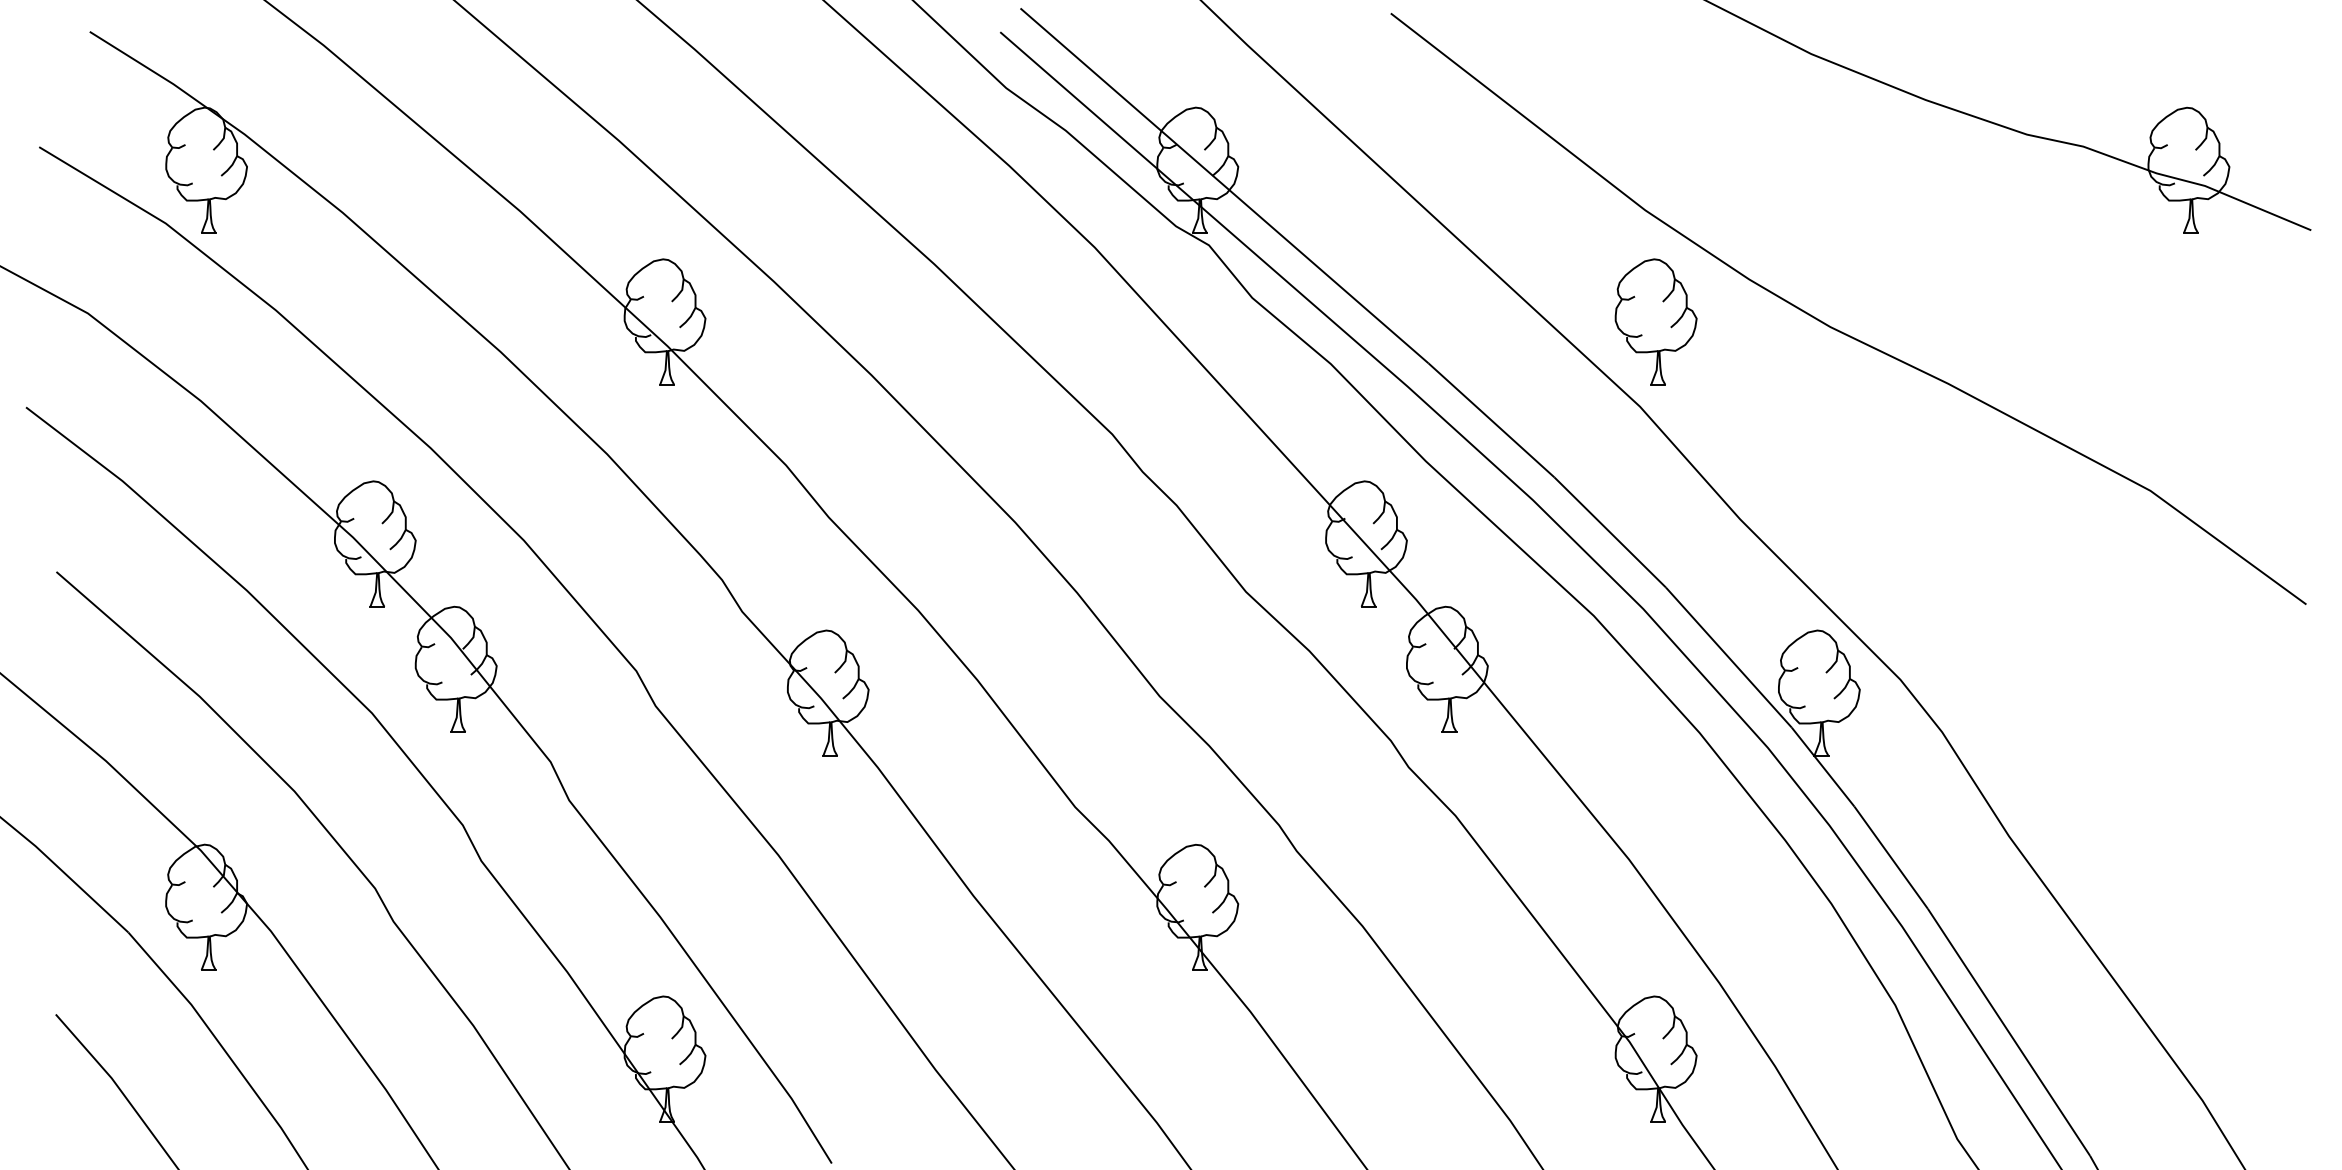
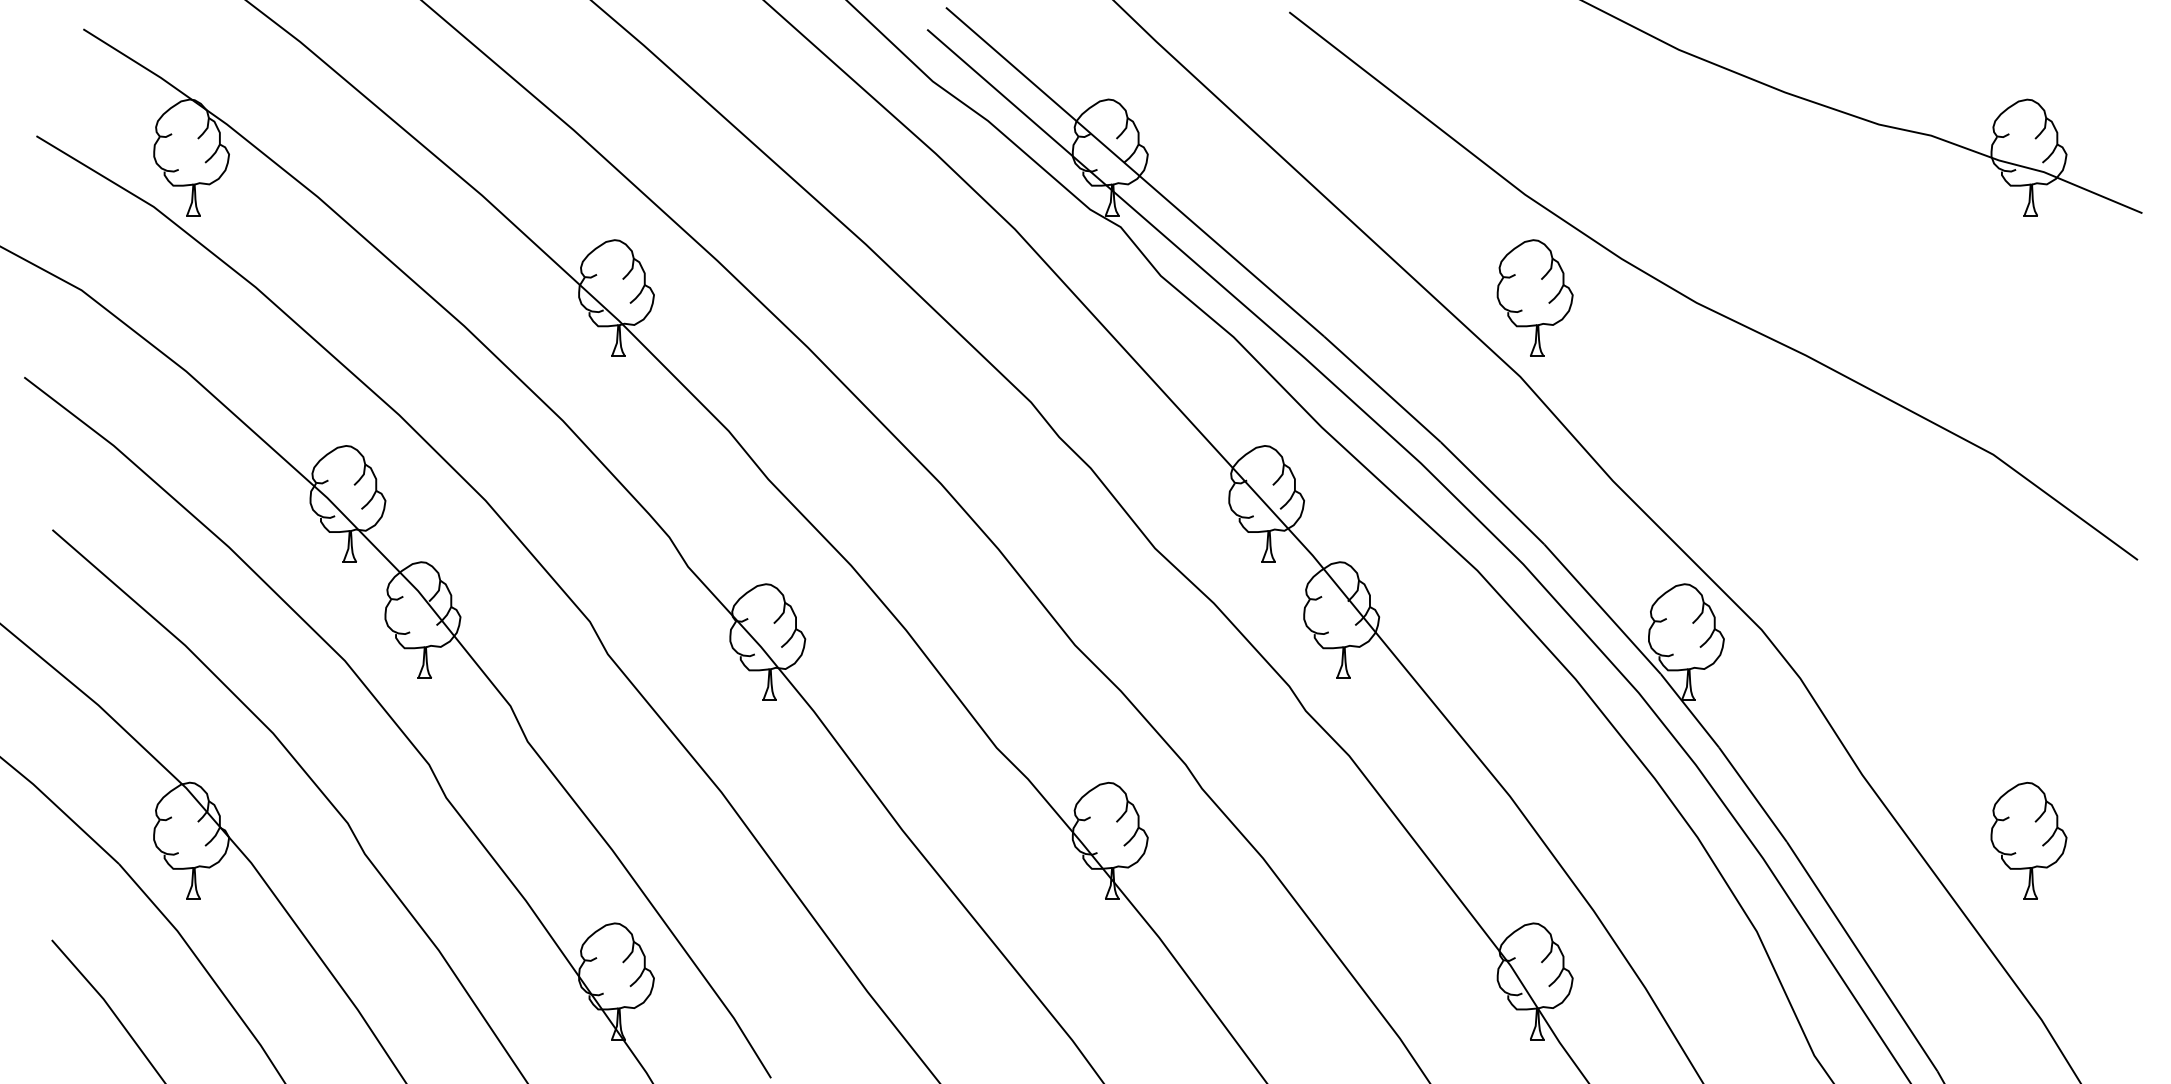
part: (2188, 907) -> (2028, 840), added

